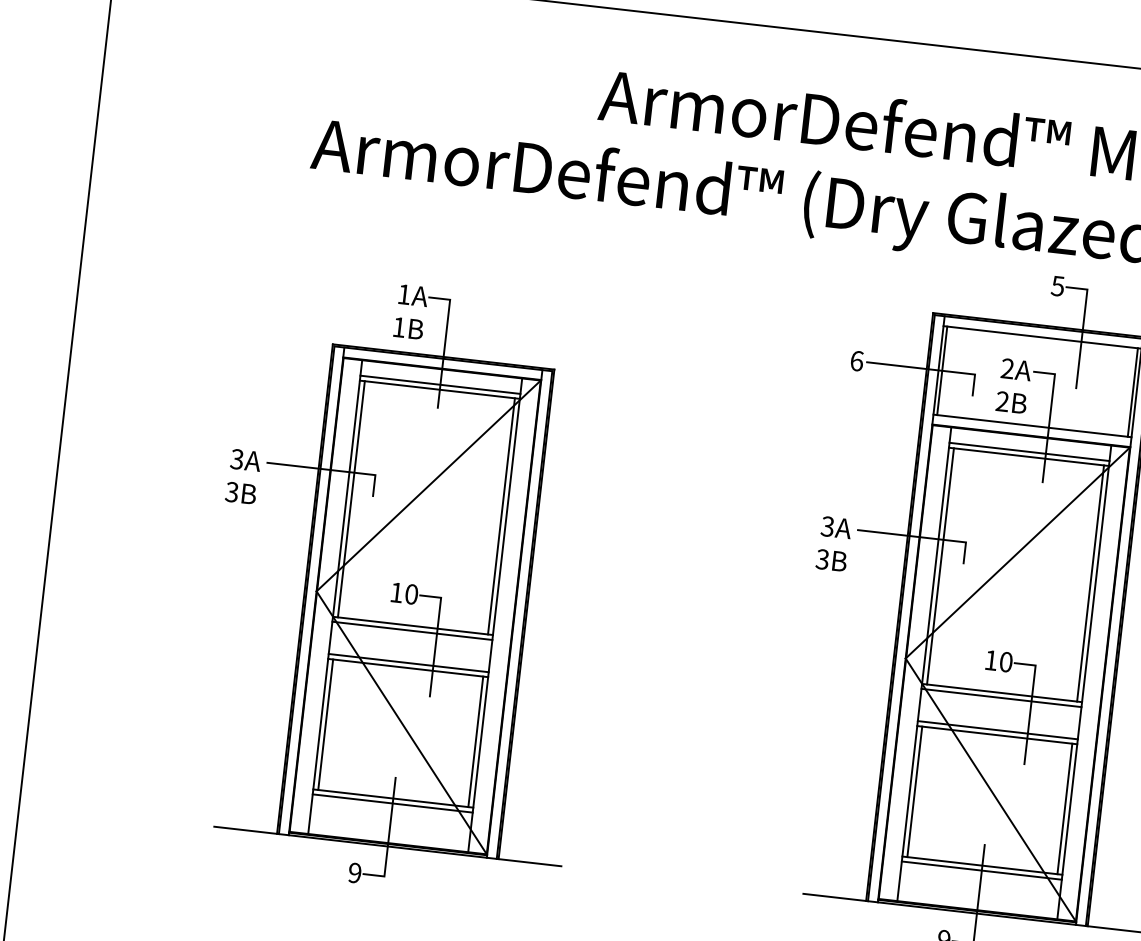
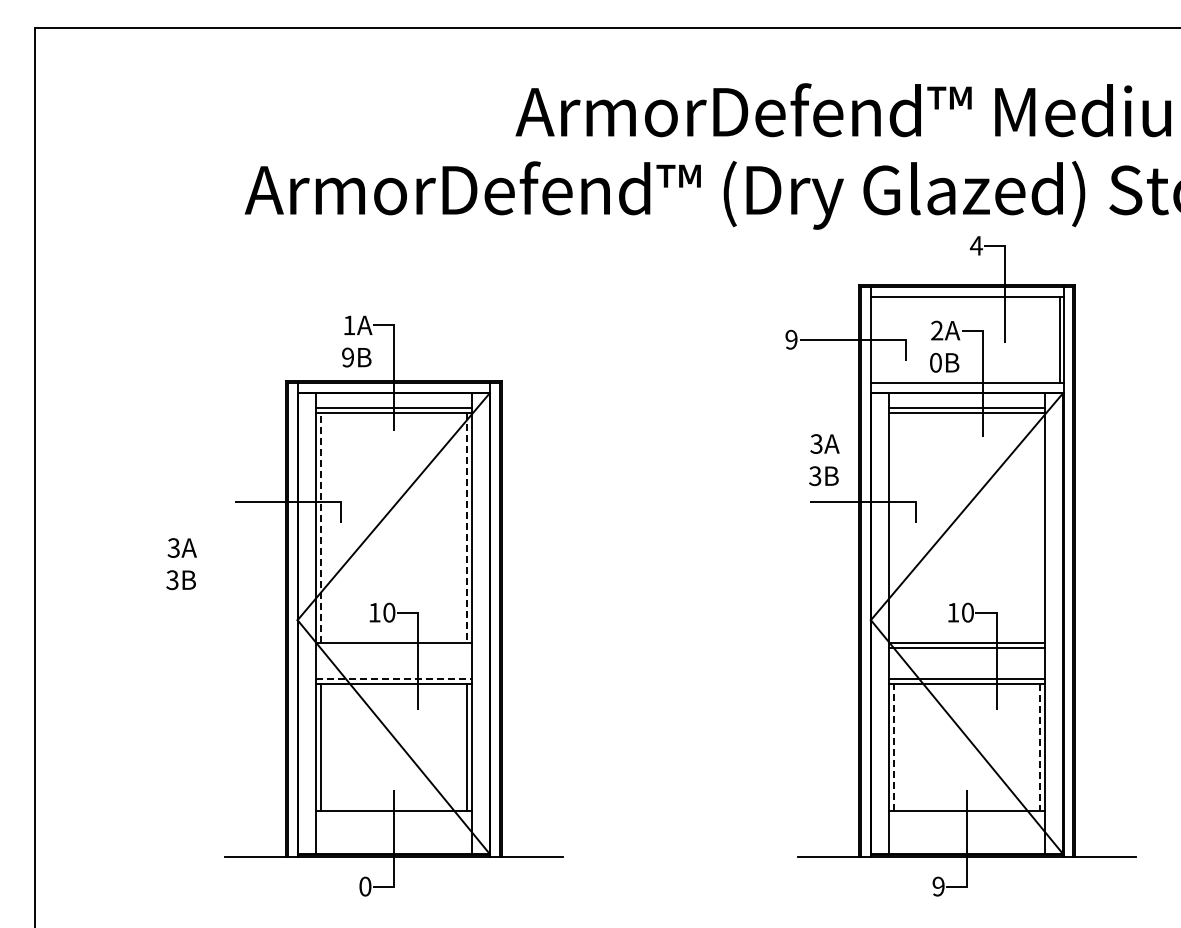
text: (1057, 285) -> (975, 245), 5 -> 4
text: (398, 327) -> (347, 357), 1B -> 9B
text: (856, 360) -> (791, 339), 6 -> 9
line: (942, 370) -> (874, 339), removed
text: (1002, 401) -> (935, 362), 2B -> 0B
text: (243, 477) -> (181, 564), moved
line: (350, 498) -> (320, 527), solid -> dashed
line: (502, 516) -> (467, 527), solid -> dashed
text: (833, 544) -> (824, 460), moved
line: (940, 566) -> (894, 527), removed
line: (1090, 583) -> (1040, 527), removed
line: (411, 630) -> (393, 647), removed
line: (408, 662) -> (393, 678), solid -> dashed
line: (915, 791) -> (894, 746), solid -> dashed
line: (392, 803) -> (393, 815), removed
line: (1065, 809) -> (1040, 747), solid -> dashed
line: (982, 870) -> (967, 815), removed
text: (355, 872) -> (365, 886), 9 -> 0

